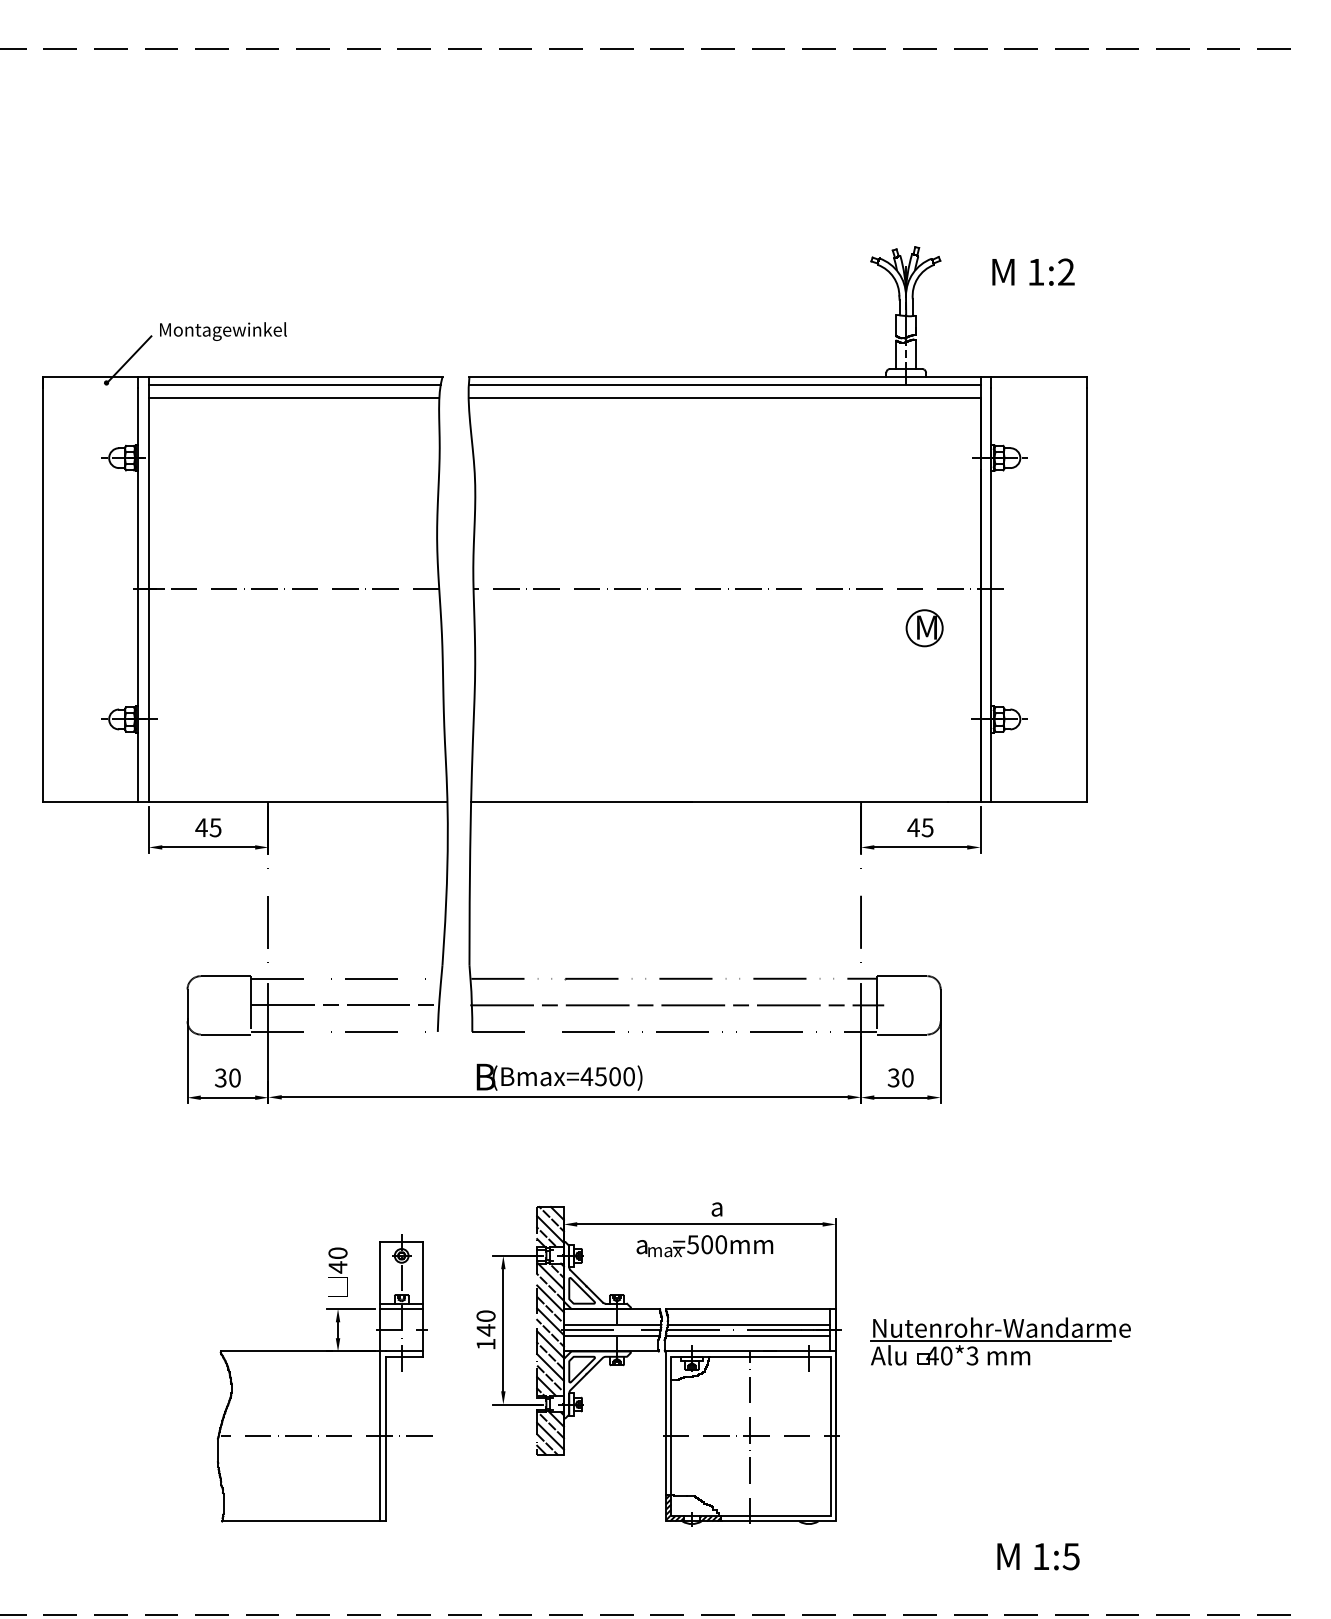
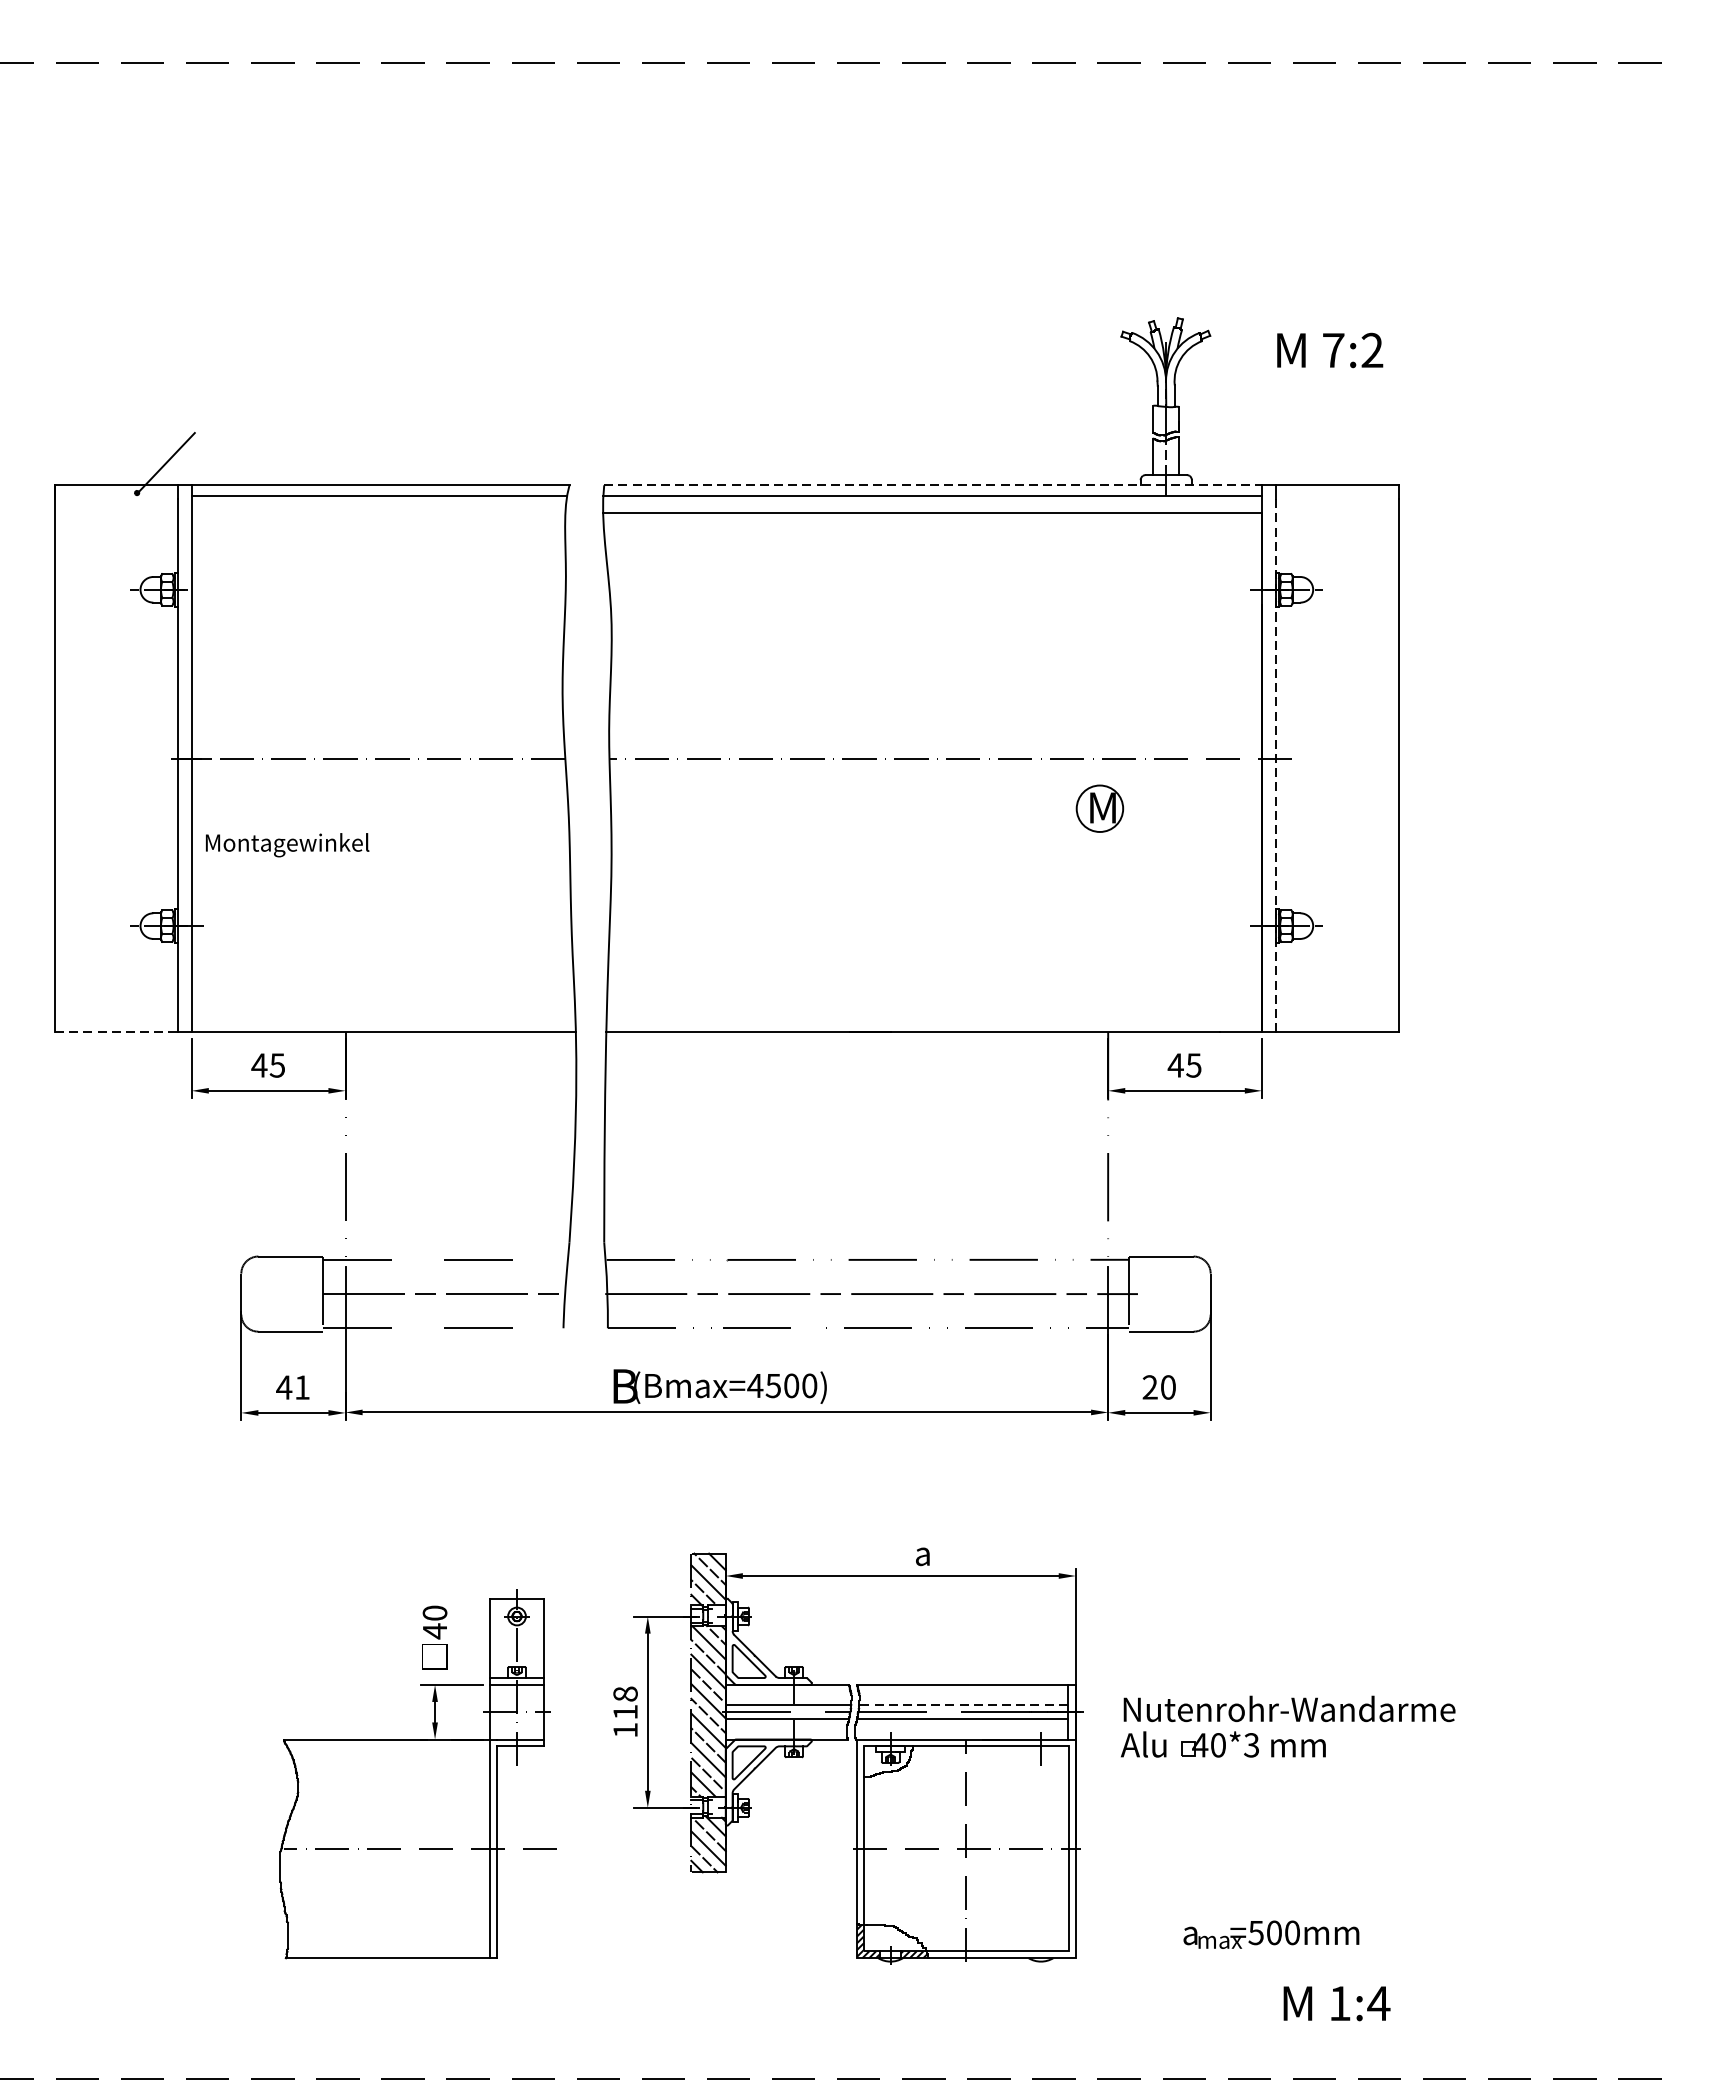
text: (1036, 272) -> (1333, 350), 1:2 -> 7:2
text: (223, 331) -> (287, 845), moved
line: (725, 376) -> (933, 484), solid -> dashed
line: (294, 398) -> (379, 513), removed
line: (991, 594) -> (1276, 765), solid -> dashed
part: (924, 628) -> (1099, 809), moved
line: (90, 801) -> (116, 1031), solid -> dashed
text: (227, 1077) -> (292, 1386), 30 -> 41
text: (893, 1077) -> (1149, 1386), 30 -> 20
text: (704, 1246) -> (1270, 1935), moved
text: (485, 1323) -> (624, 1703), 140 -> 118
line: (748, 1324) -> (963, 1704), solid -> dashed
line: (990, 1341) -> (1274, 1726), removed
text: (1071, 1556) -> (1379, 2003), 1:5 -> 1:4

